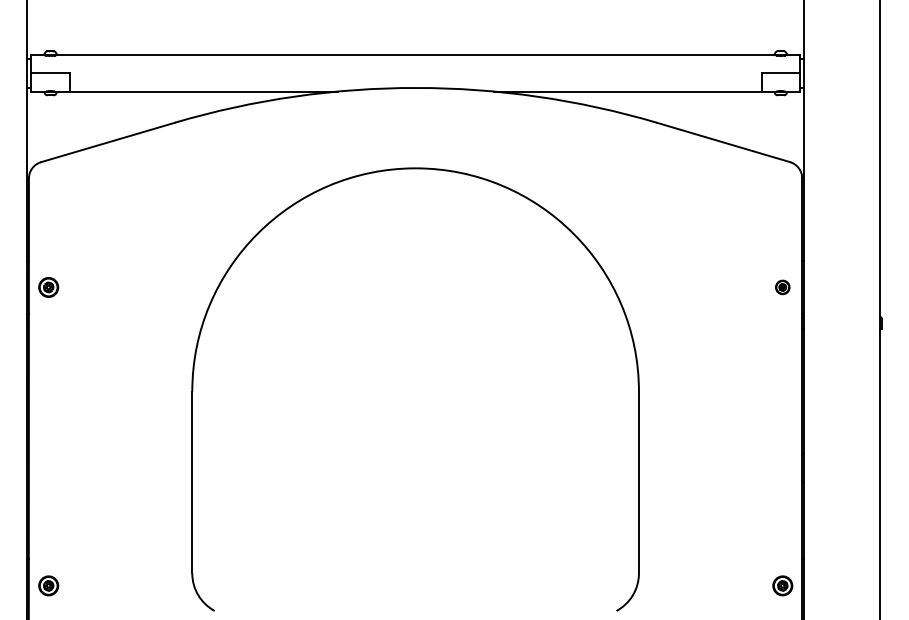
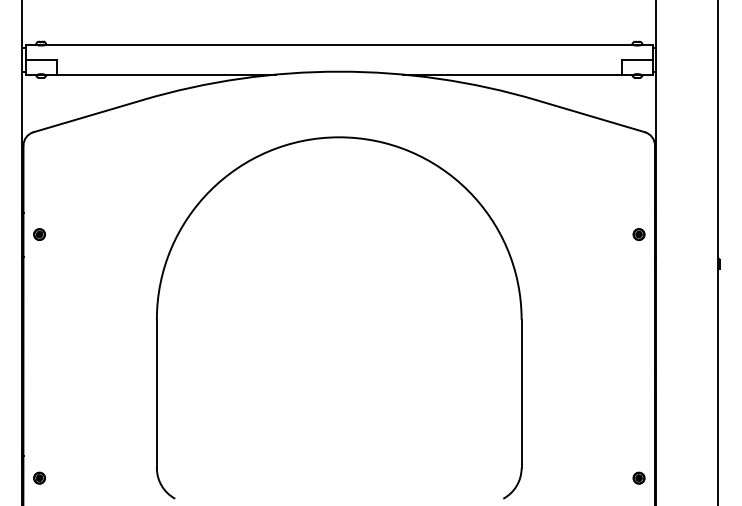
part: (48, 287) -> (39, 234), size x0.71
part: (48, 584) -> (39, 477), size x0.71
part: (782, 584) -> (638, 477), size x0.71

